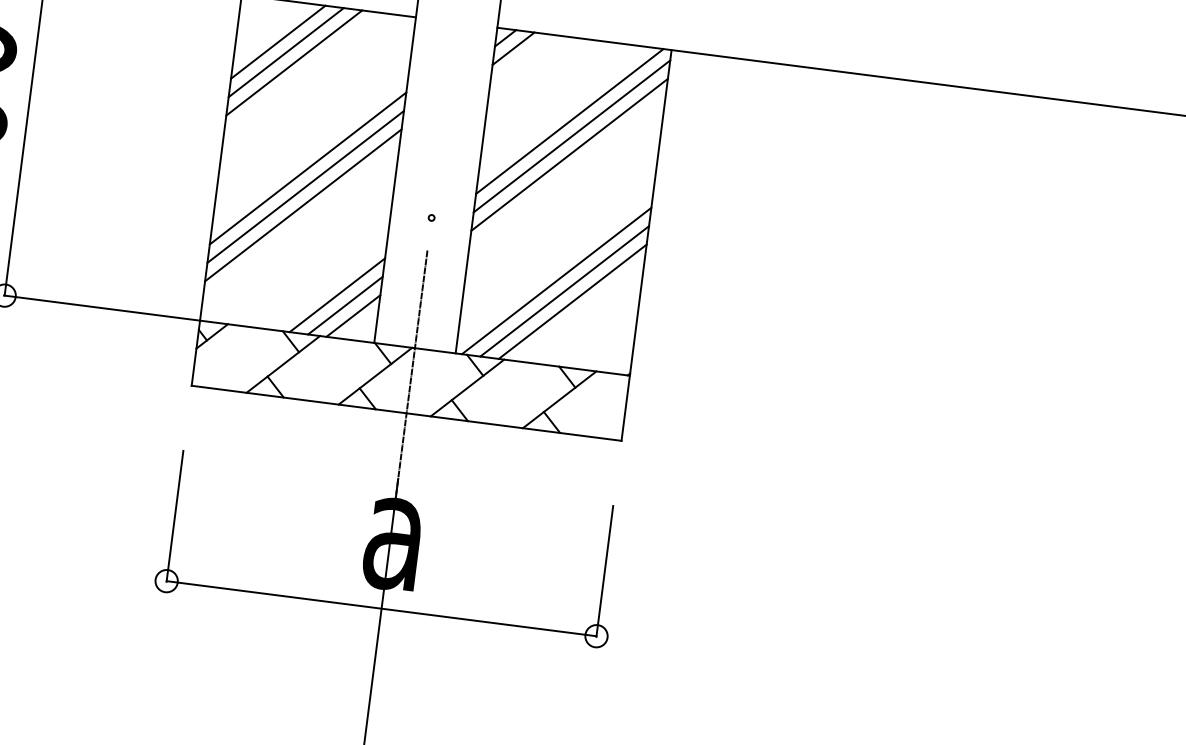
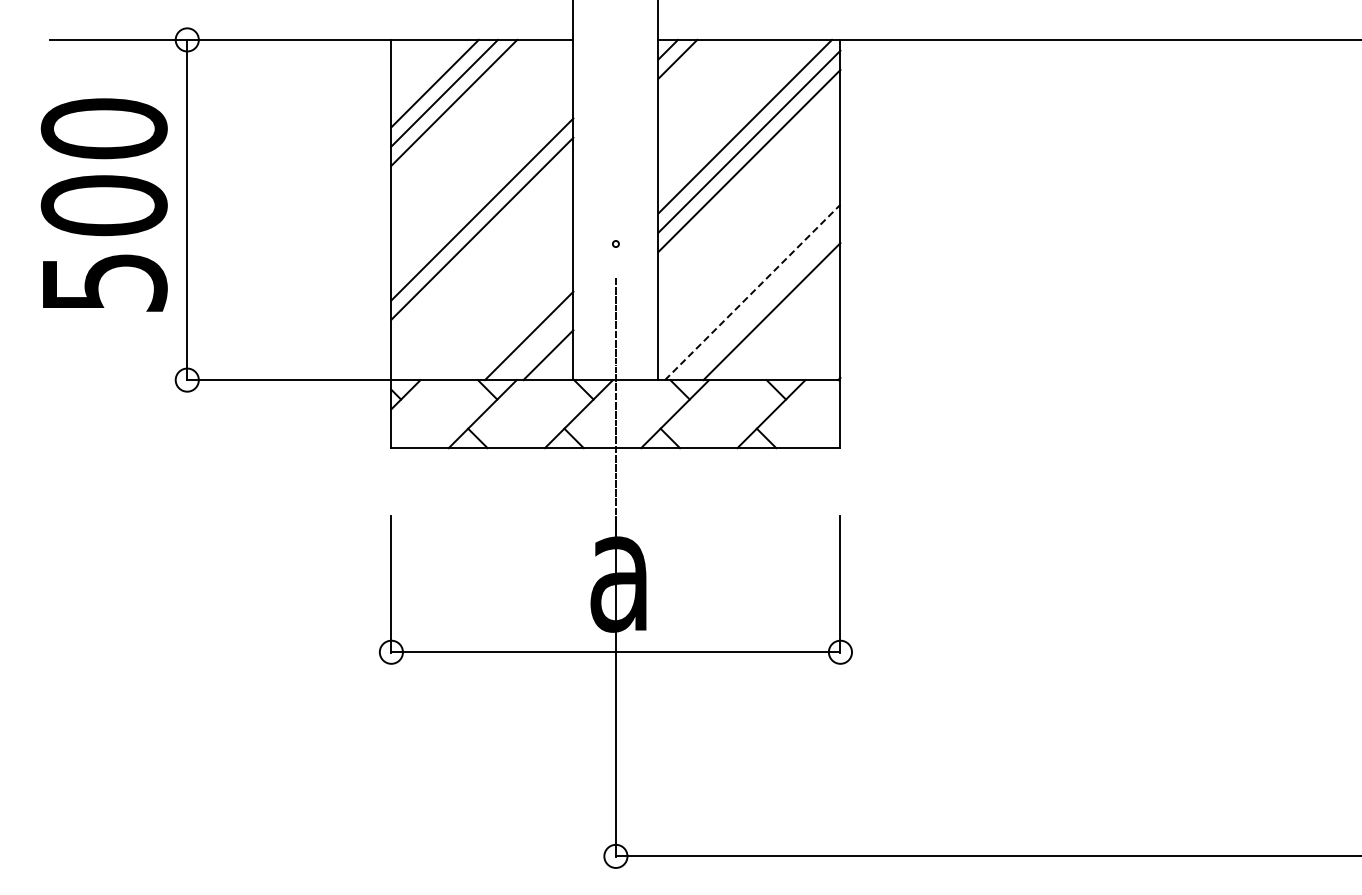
line: (303, 205) -> (482, 248), removed
line: (557, 281) -> (753, 292), solid -> dashed
line: (564, 290) -> (762, 301), removed
line: (345, 305) -> (538, 345), removed

